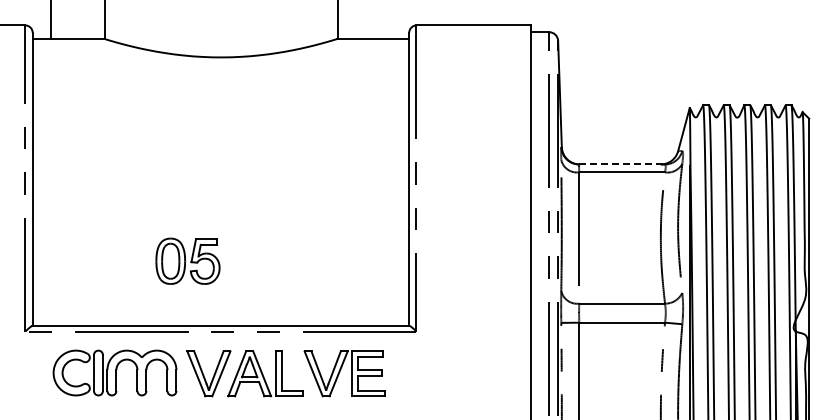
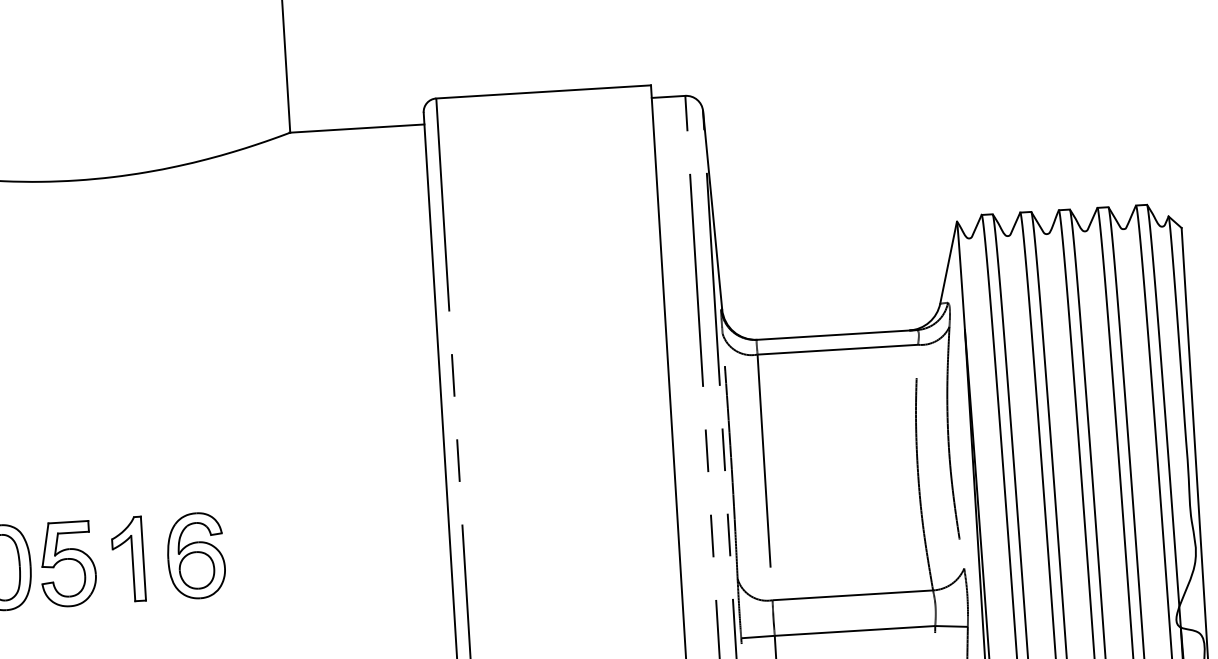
line: (622, 164) -> (837, 334), dashed -> solid
part: (236, 260) -> (126, 558), added
part: (273, 260) -> (195, 554), added

